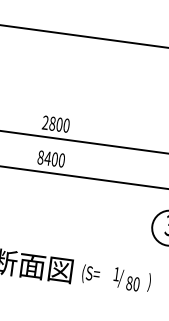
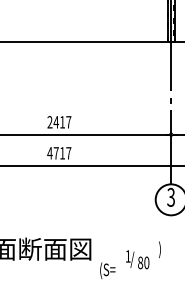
text: (59, 124) -> (62, 122), 2800 -> 2417
text: (51, 159) -> (59, 153), 8400 -> 4717
text: (90, 274) -> (107, 270), moved
text: (126, 279) -> (137, 259), moved

